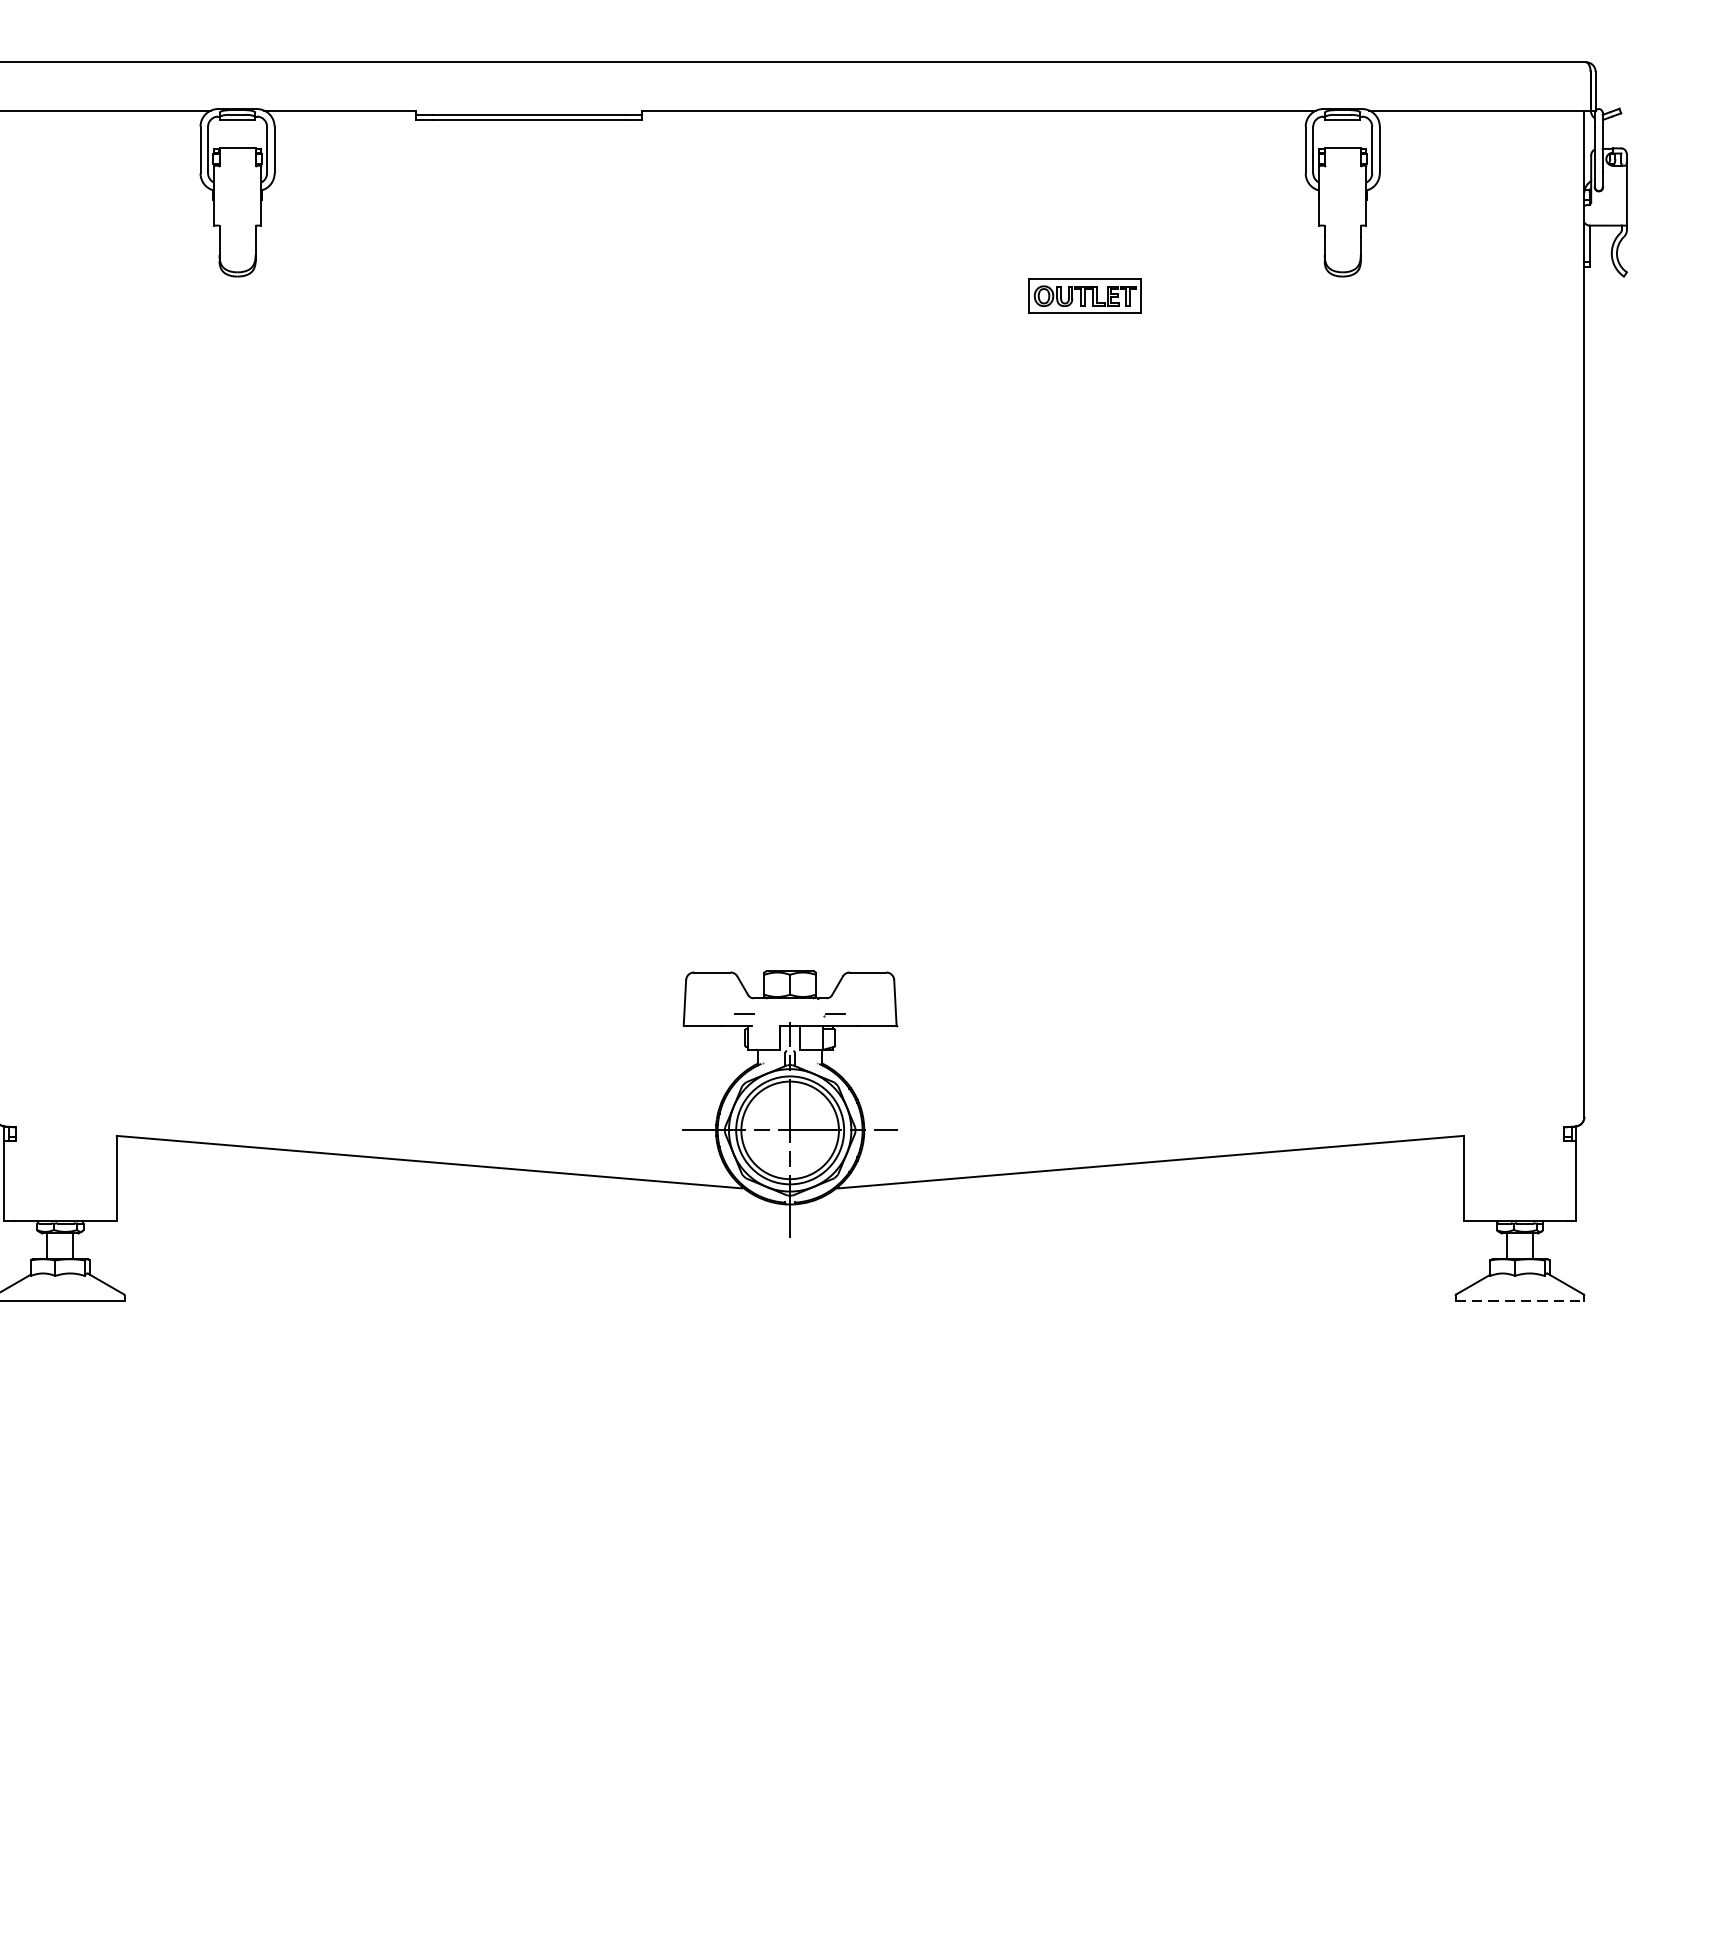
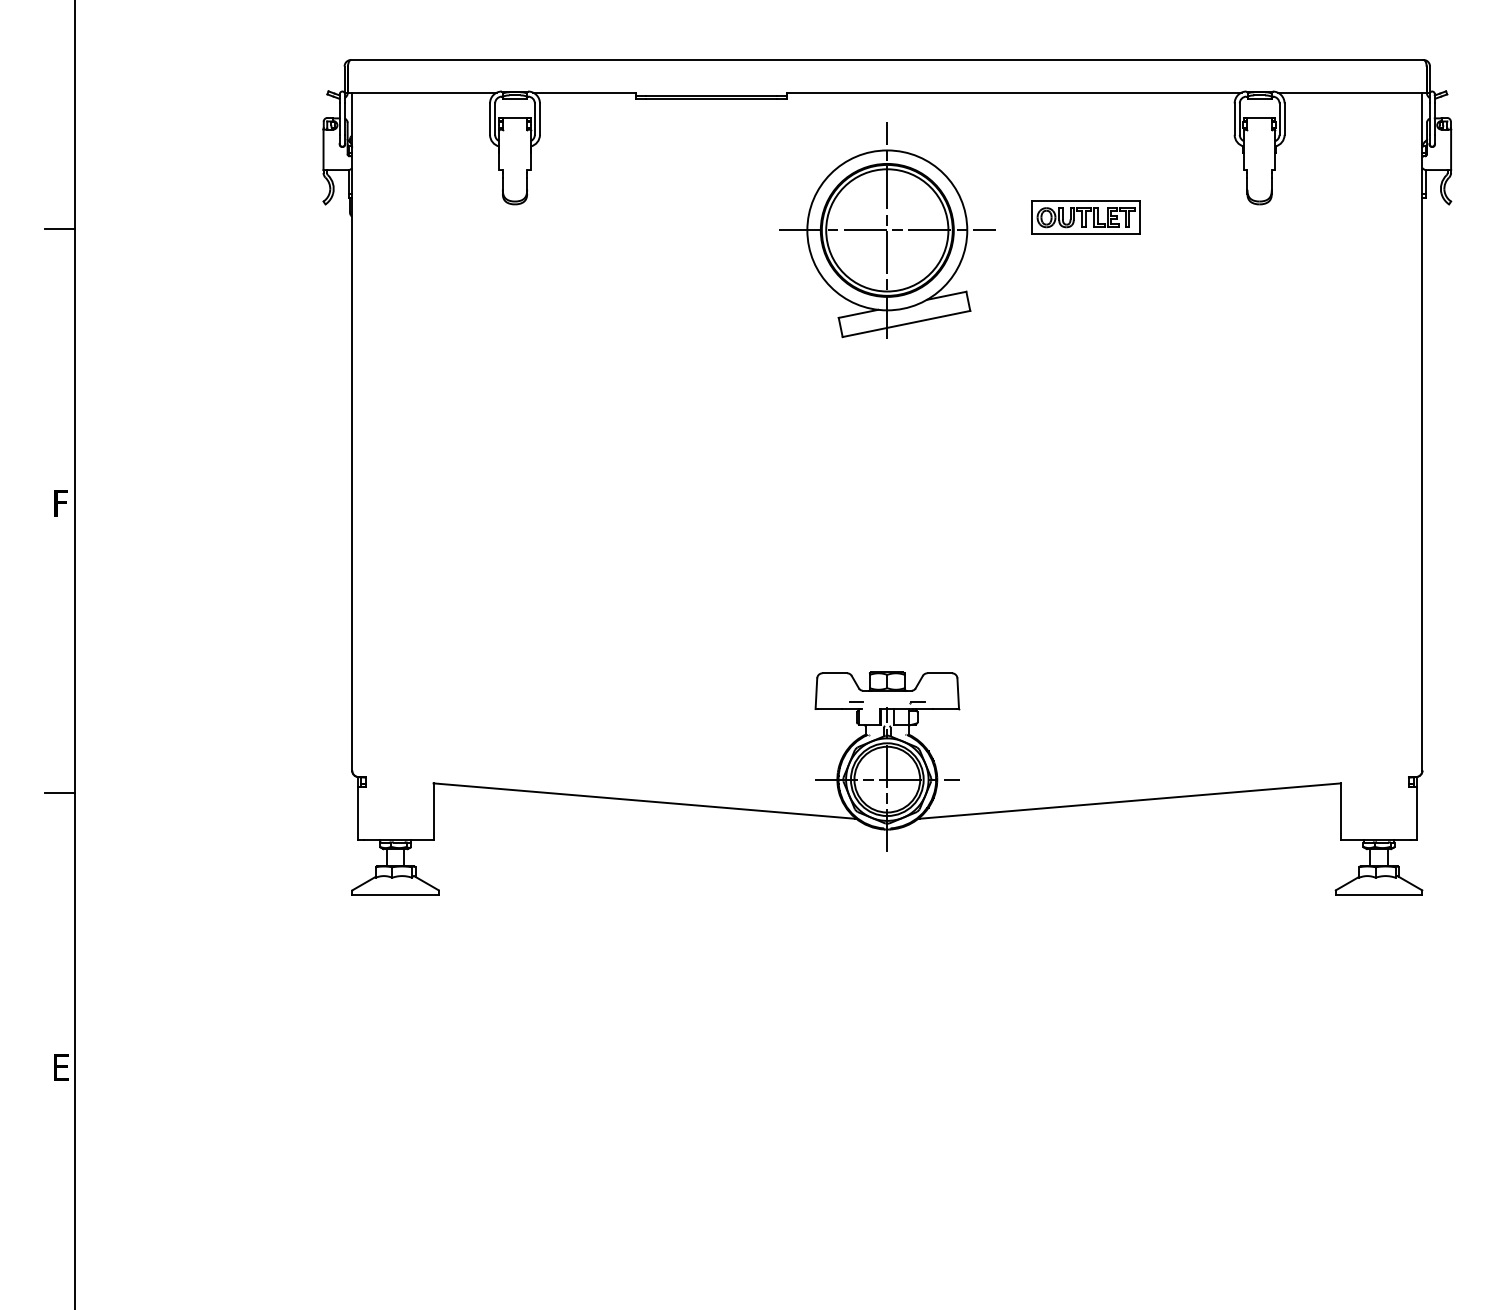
part: (1084, 296) -> (1085, 217), size x1.43
part: (790, 315) -> (887, 230), added
line: (1520, 1300) -> (1379, 894), dashed -> solid

